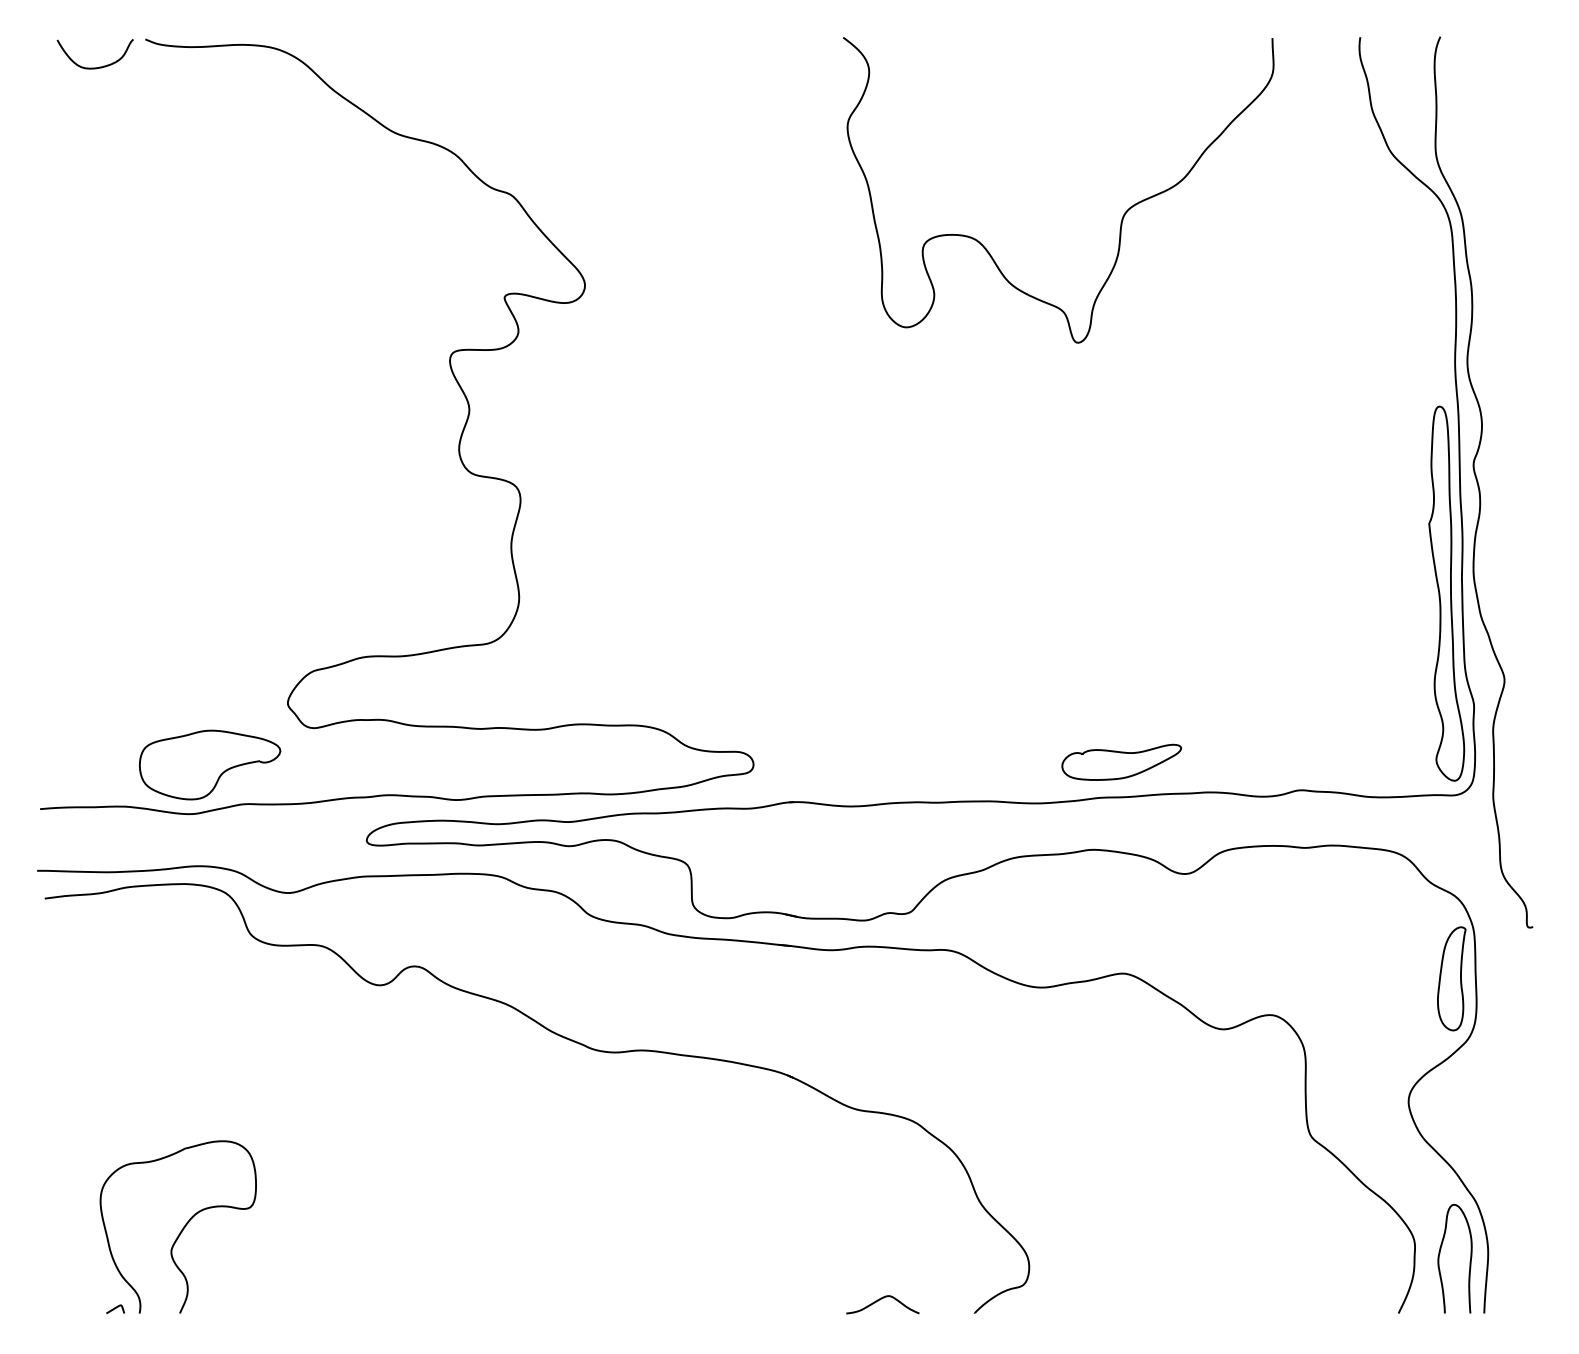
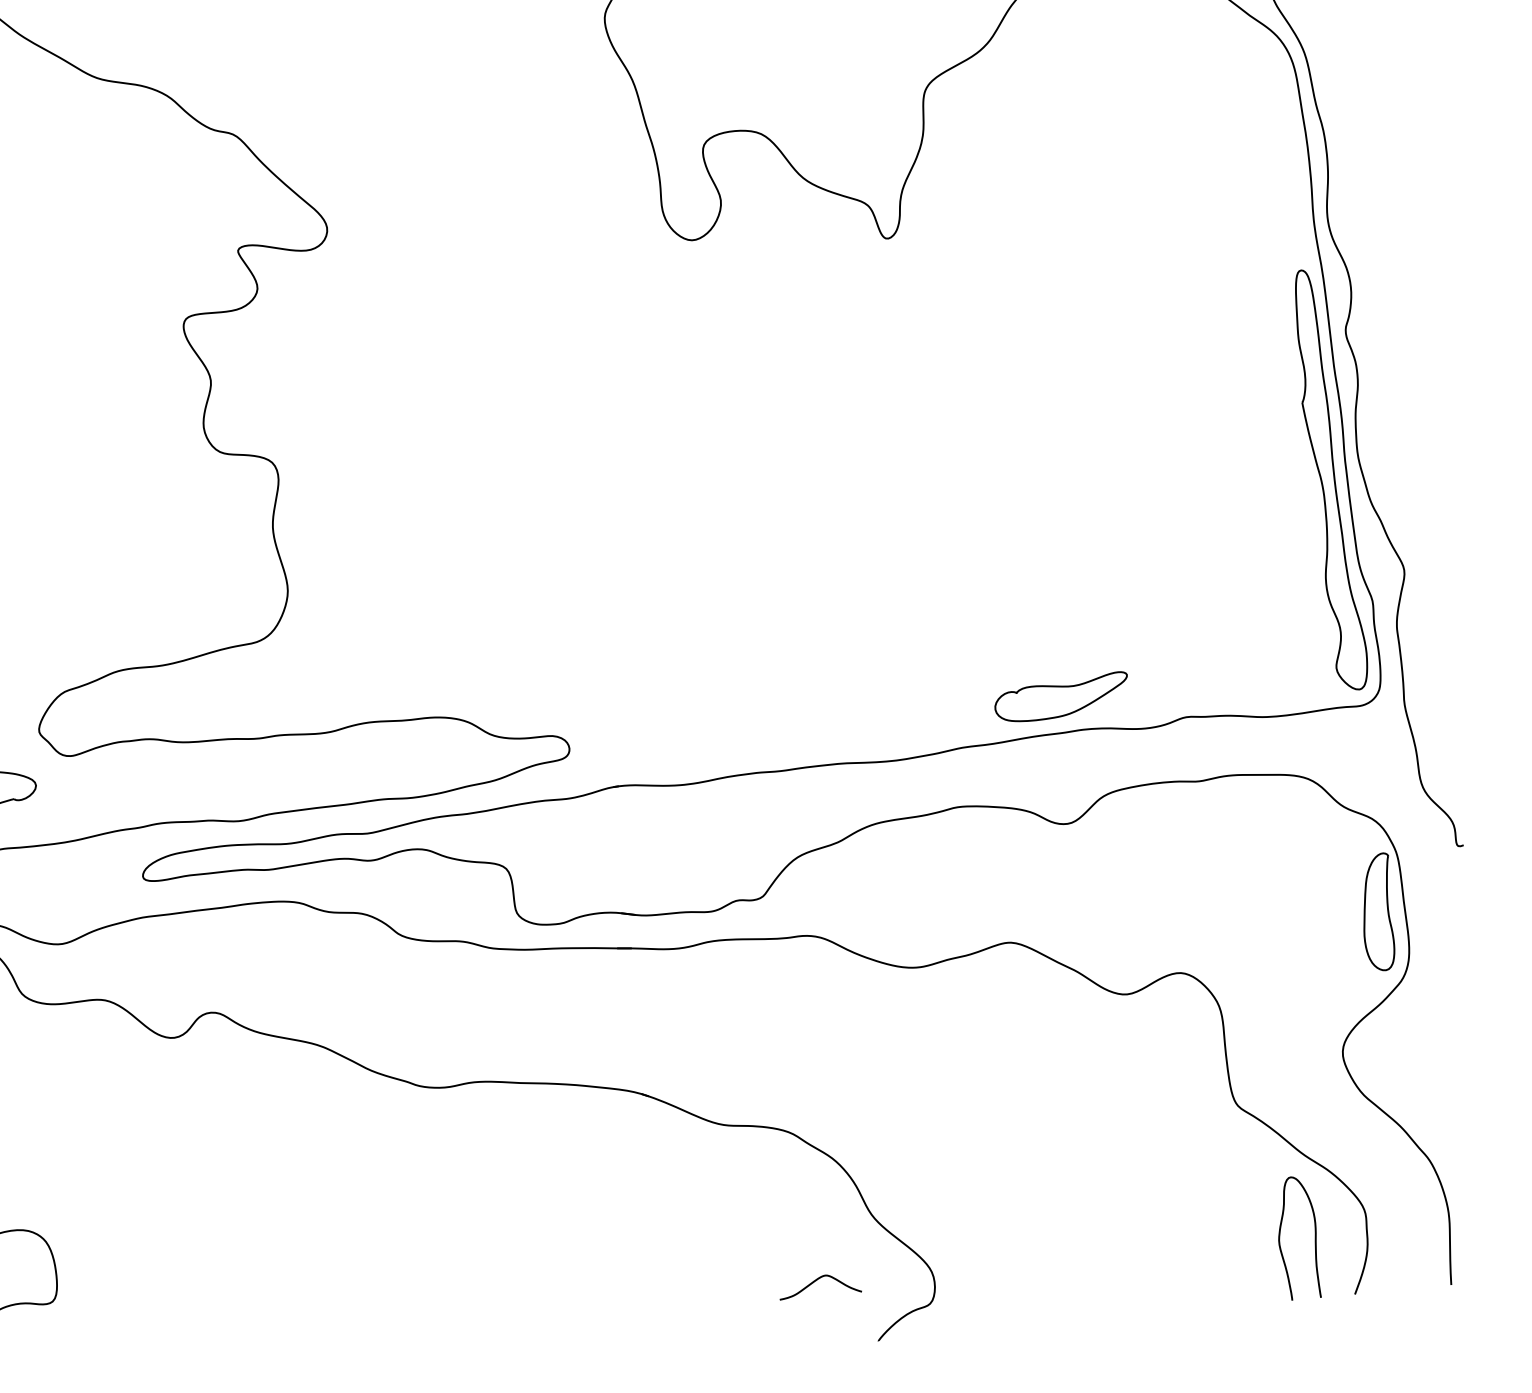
part: (1121, 761) -> (1061, 696), moved
curve: (1440, 1254) -> (1280, 1234), moved
curve: (880, 1300) -> (816, 1281), moved

